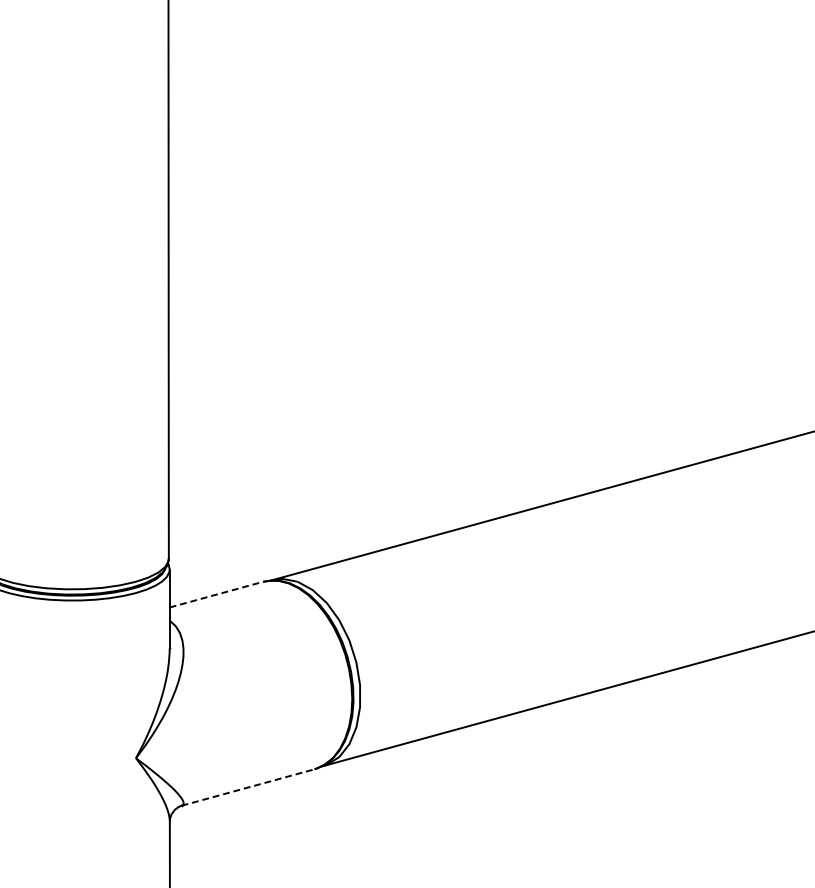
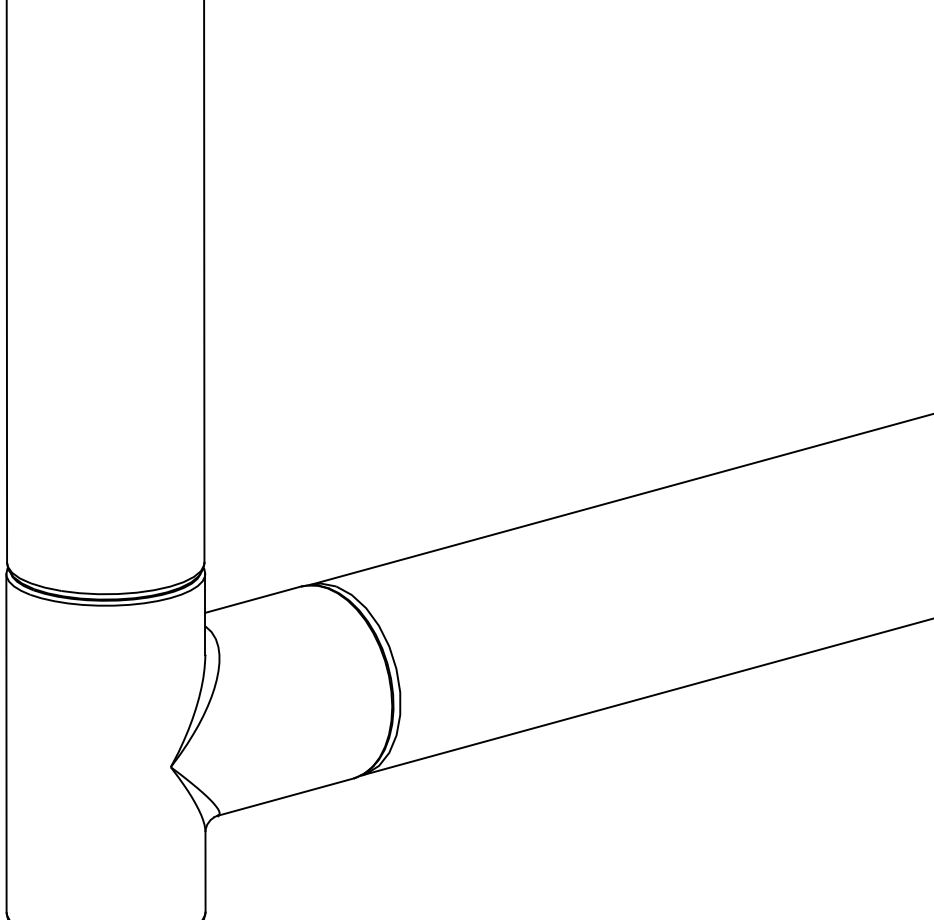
line: (216, 594) -> (253, 599), dashed -> solid
line: (248, 787) -> (285, 797), dashed -> solid

